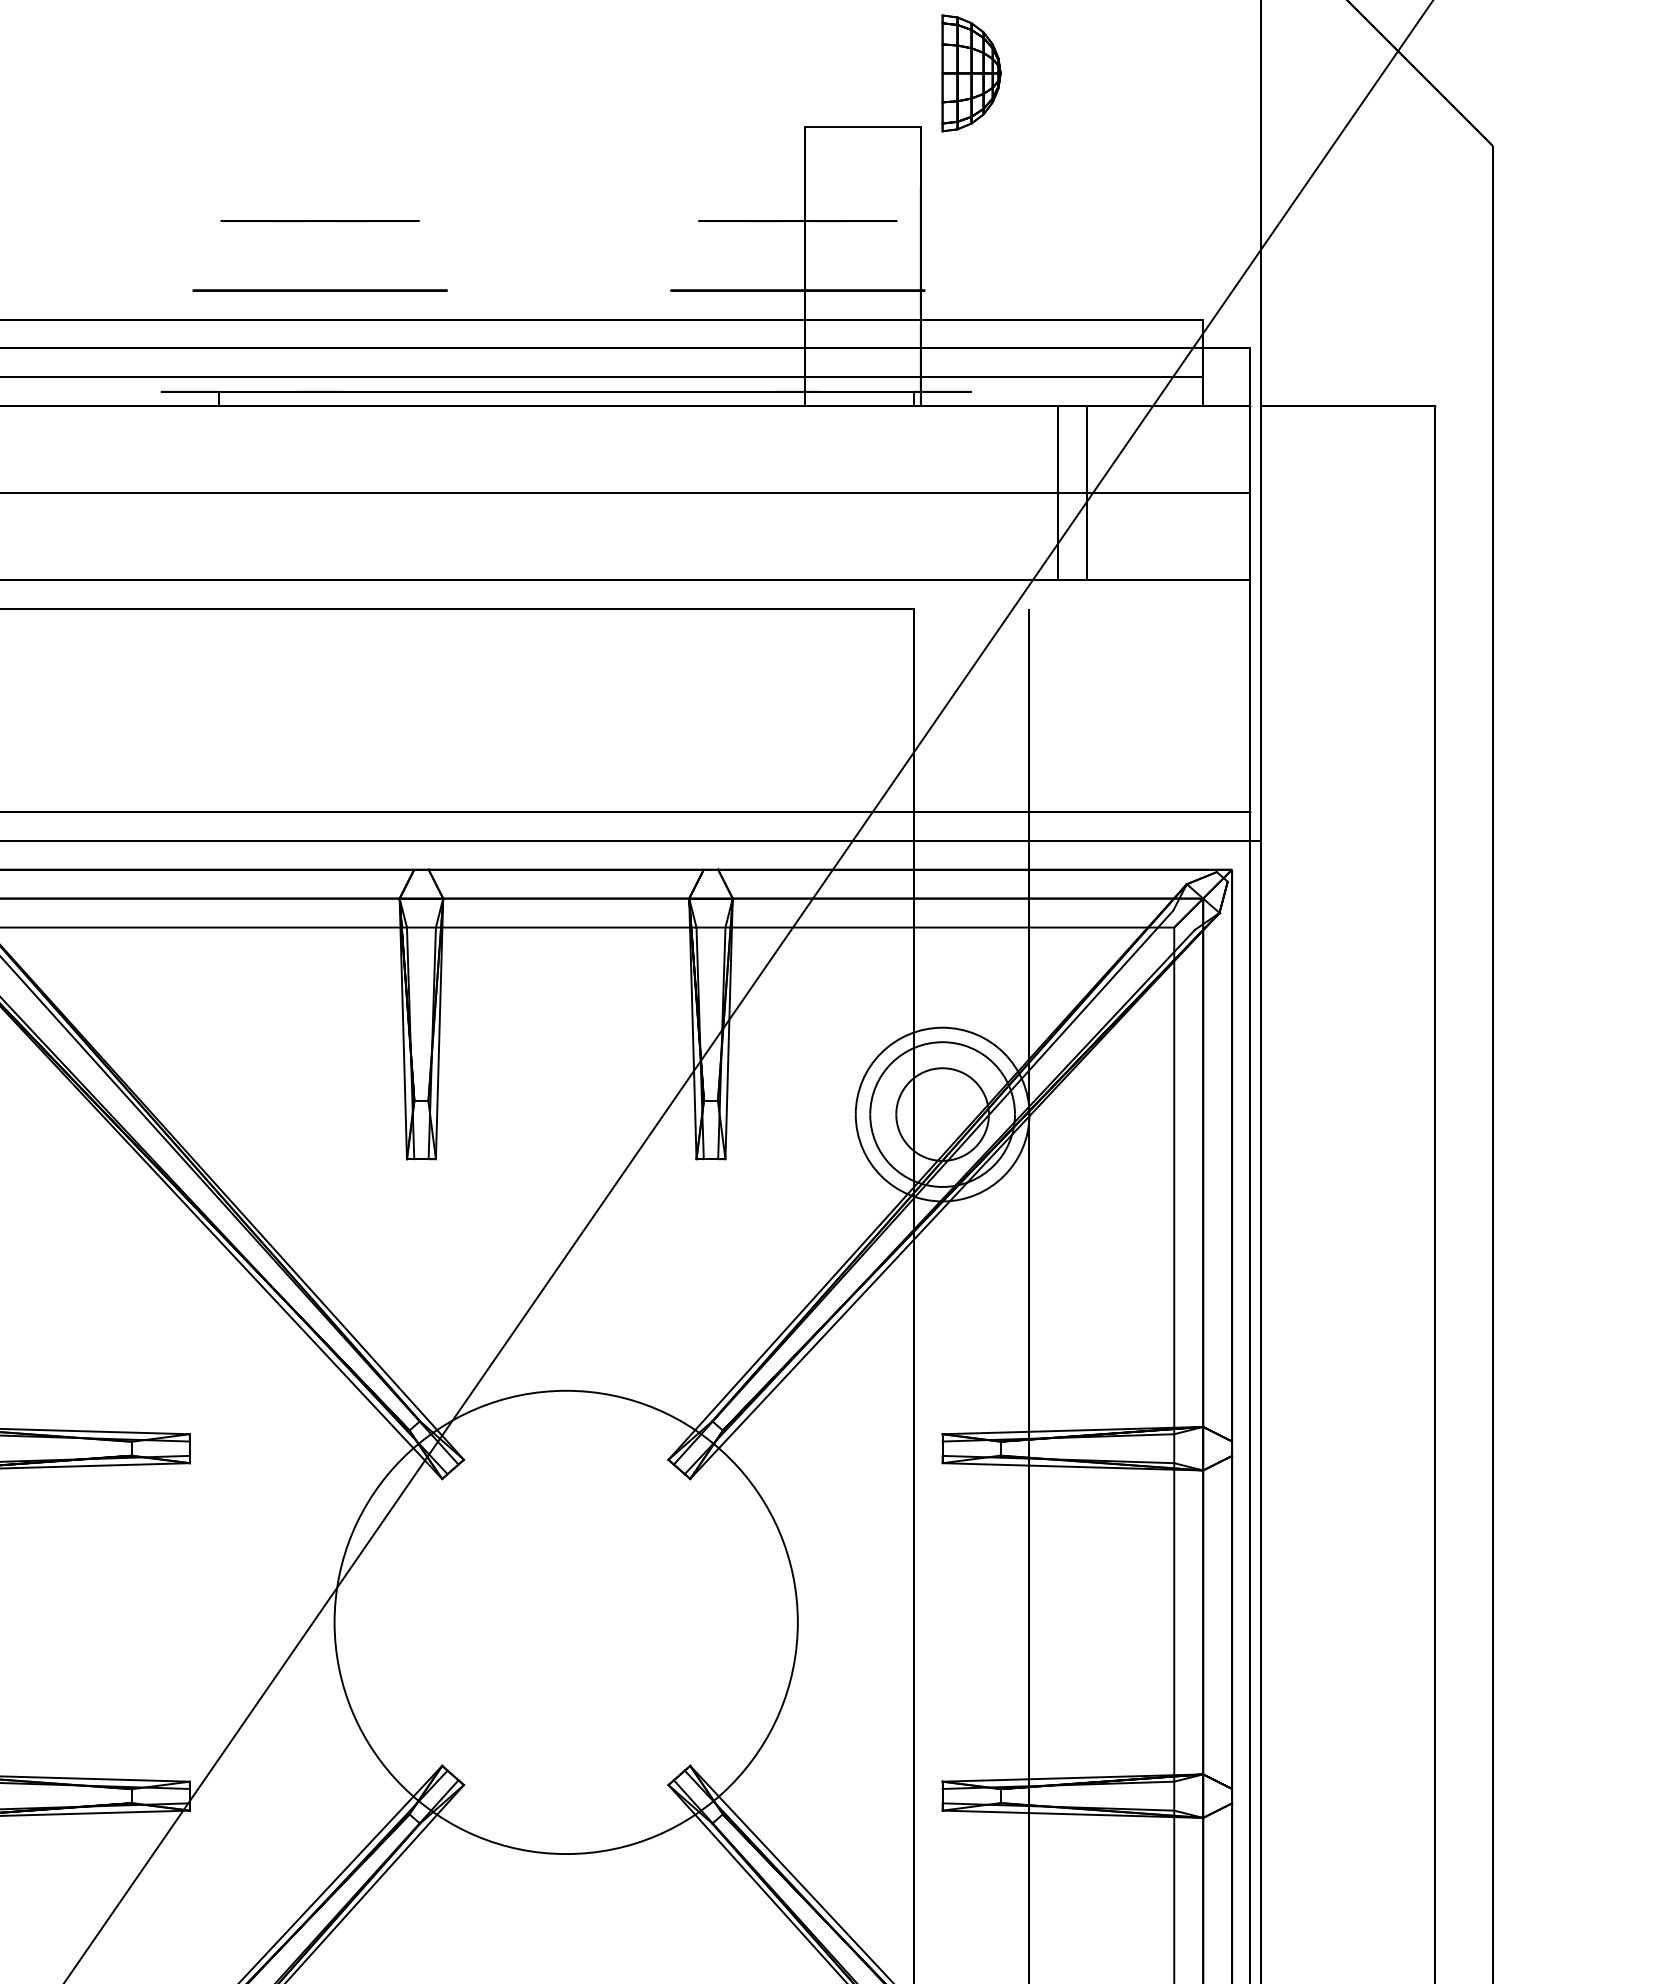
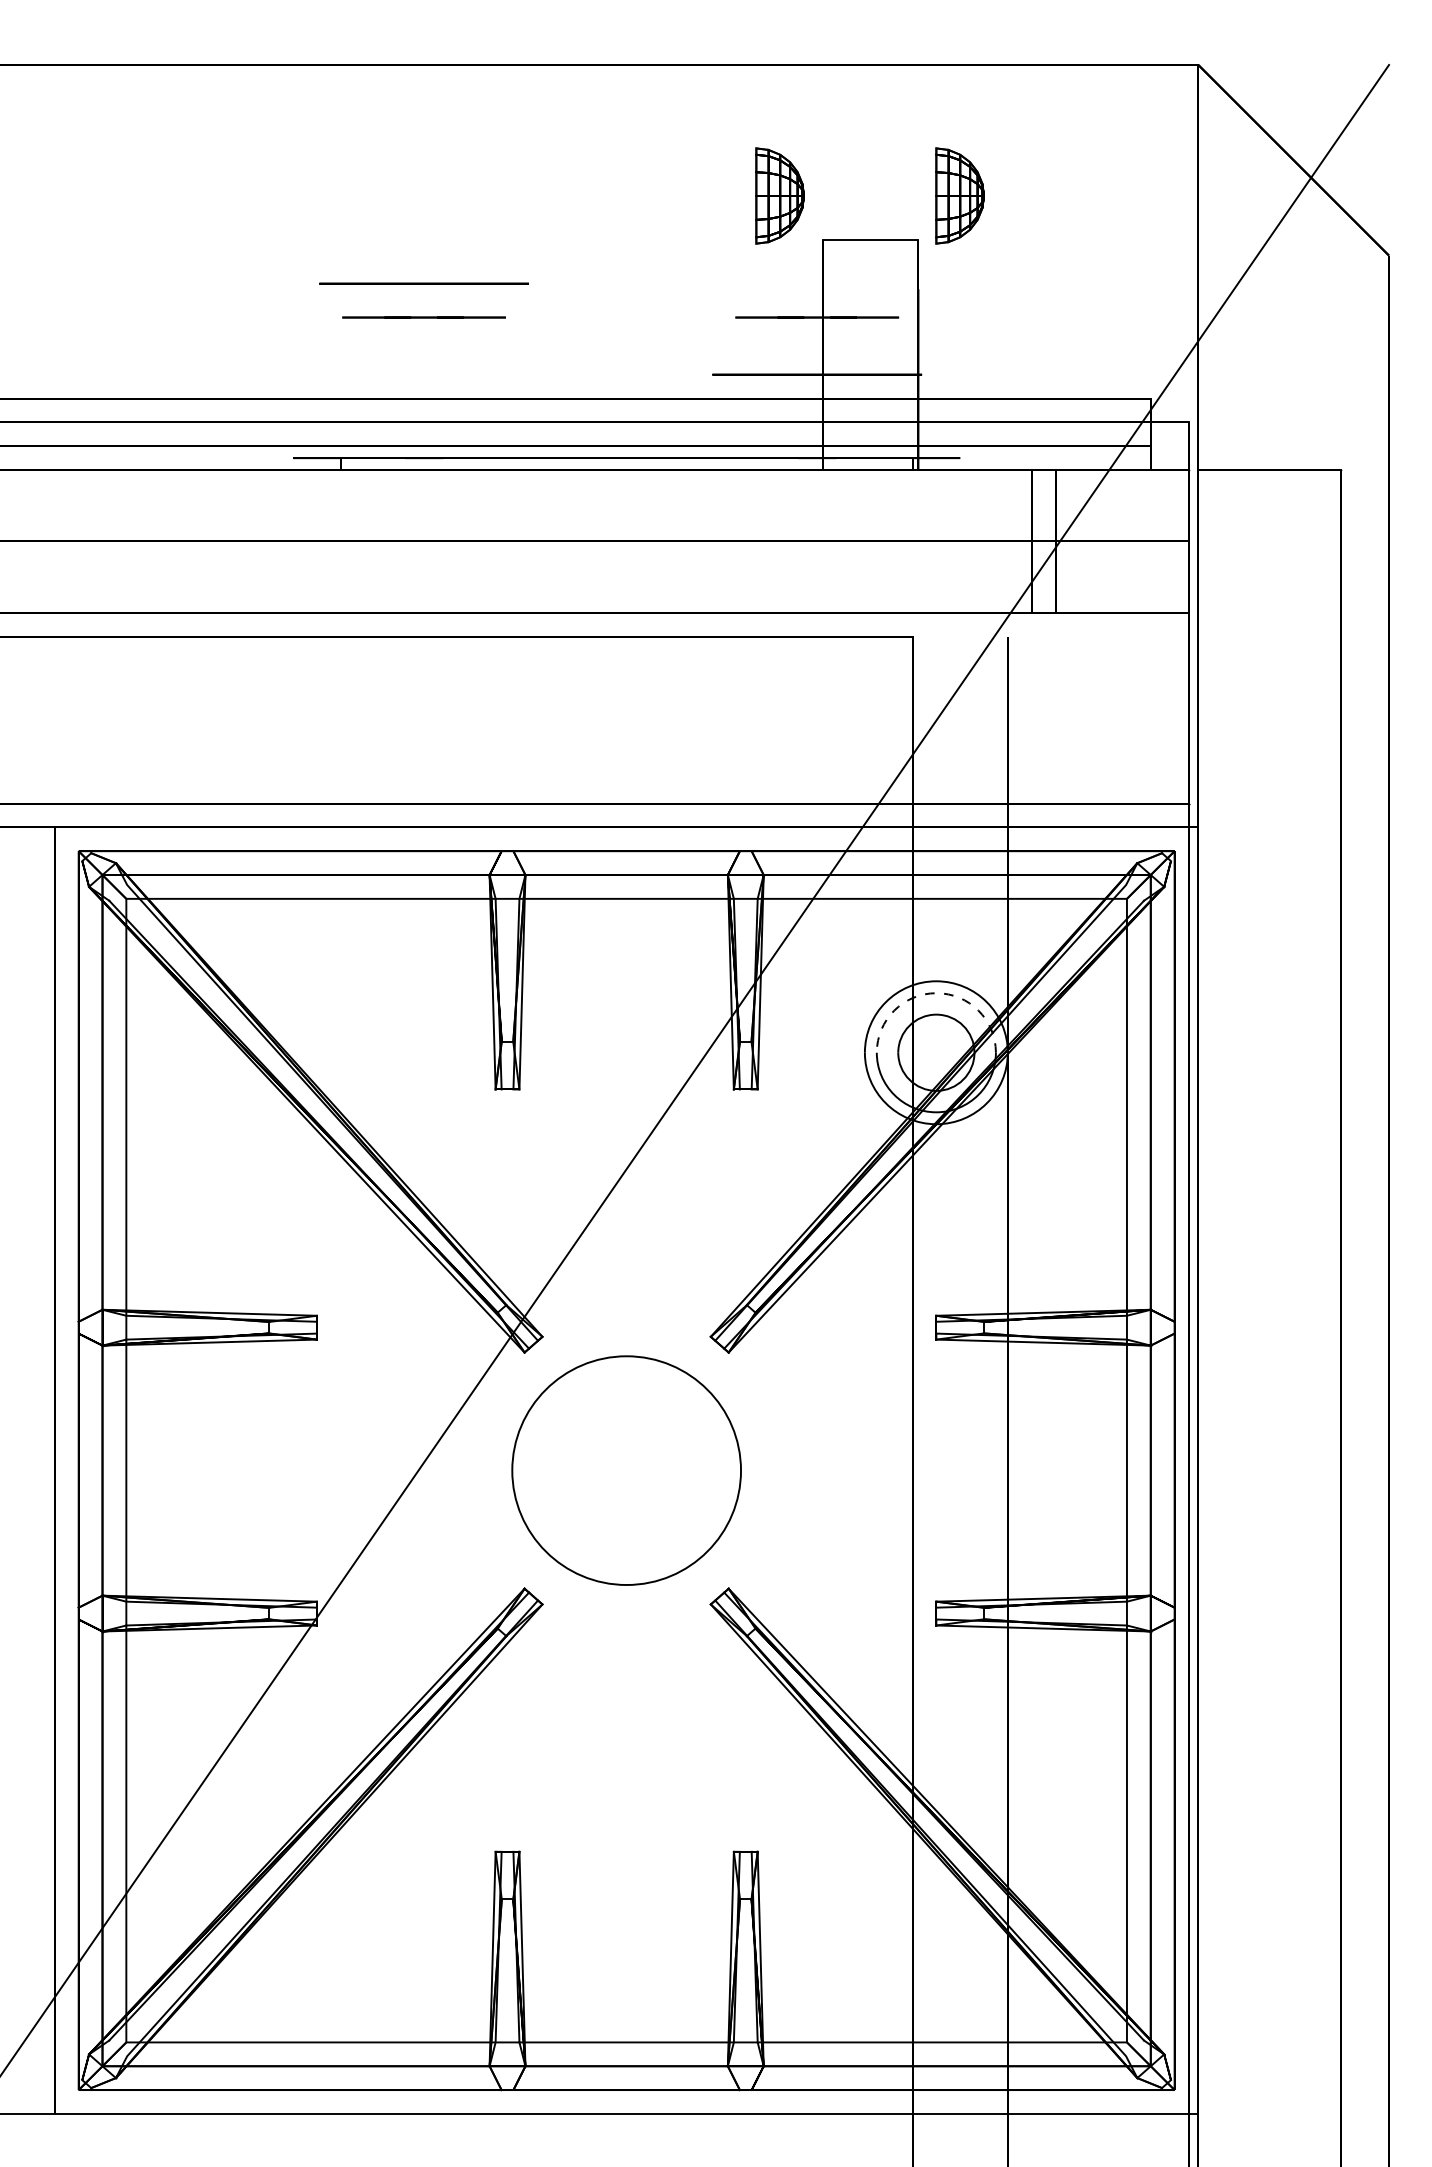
part: (751, 72) -> (779, 195), added
circle: (319, 290) -> (423, 283), moved
arc: (942, 1042) -> (936, 993), solid -> dashed
circle: (566, 1622) -> (626, 1470), size x0.6

